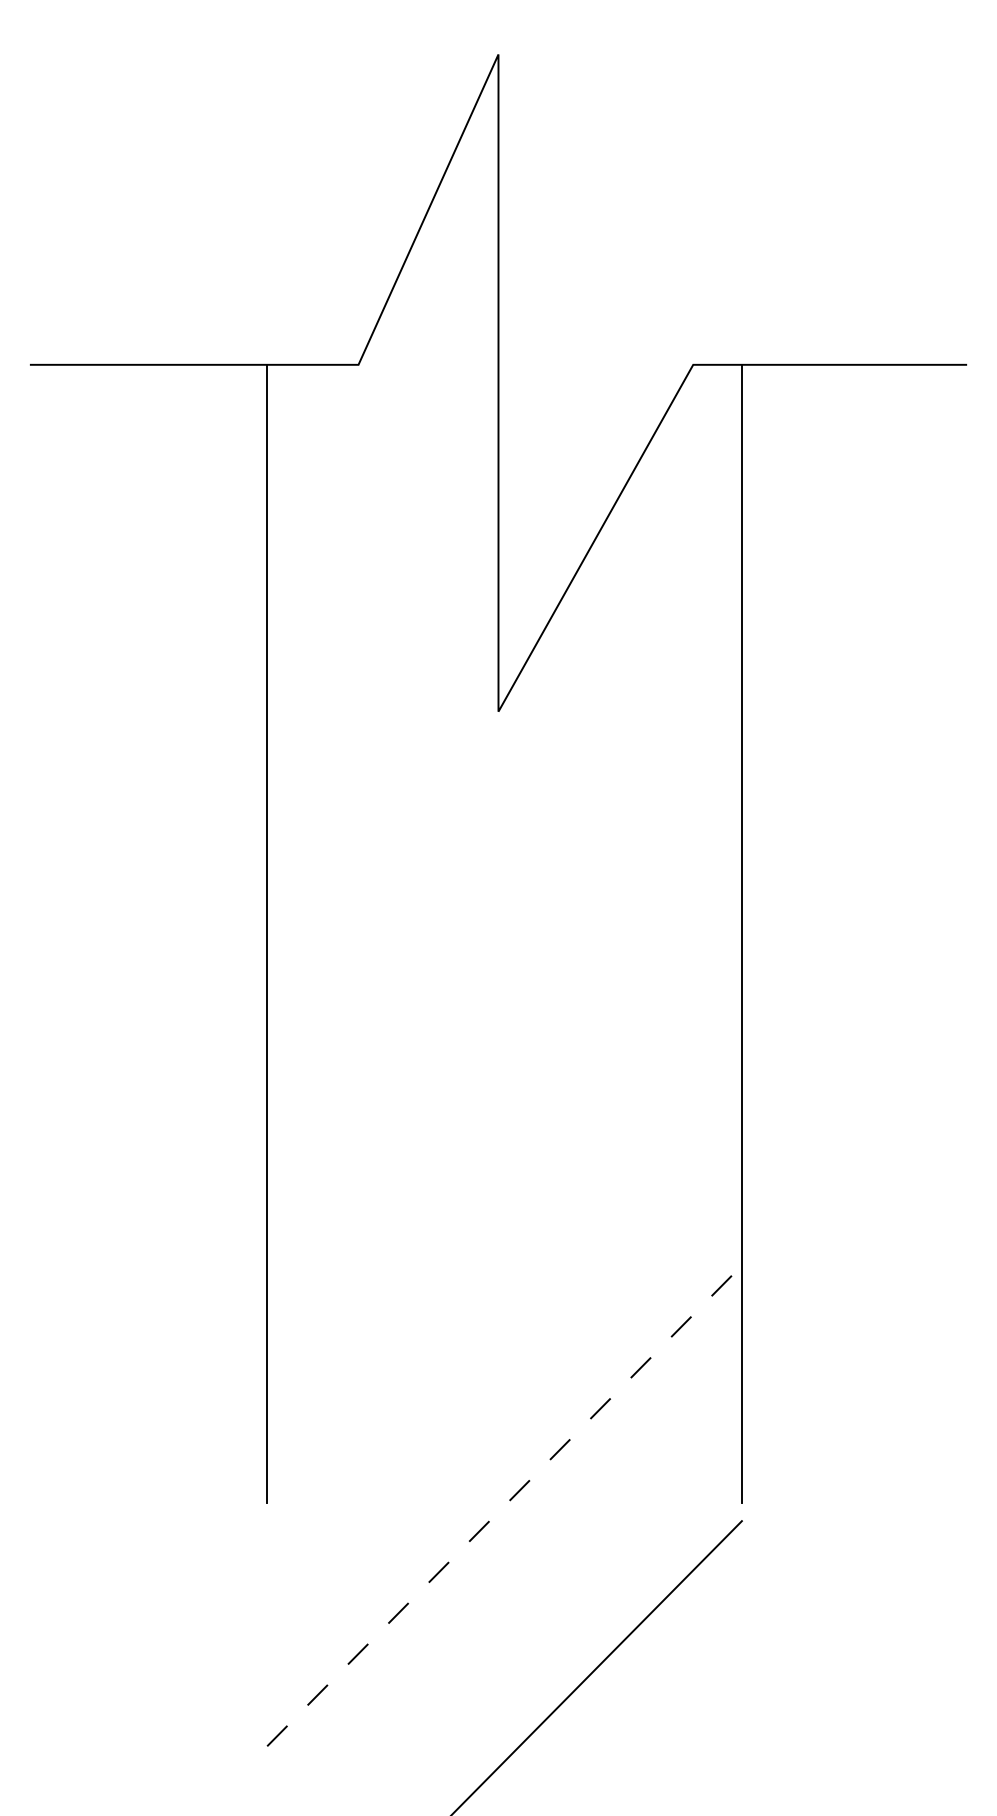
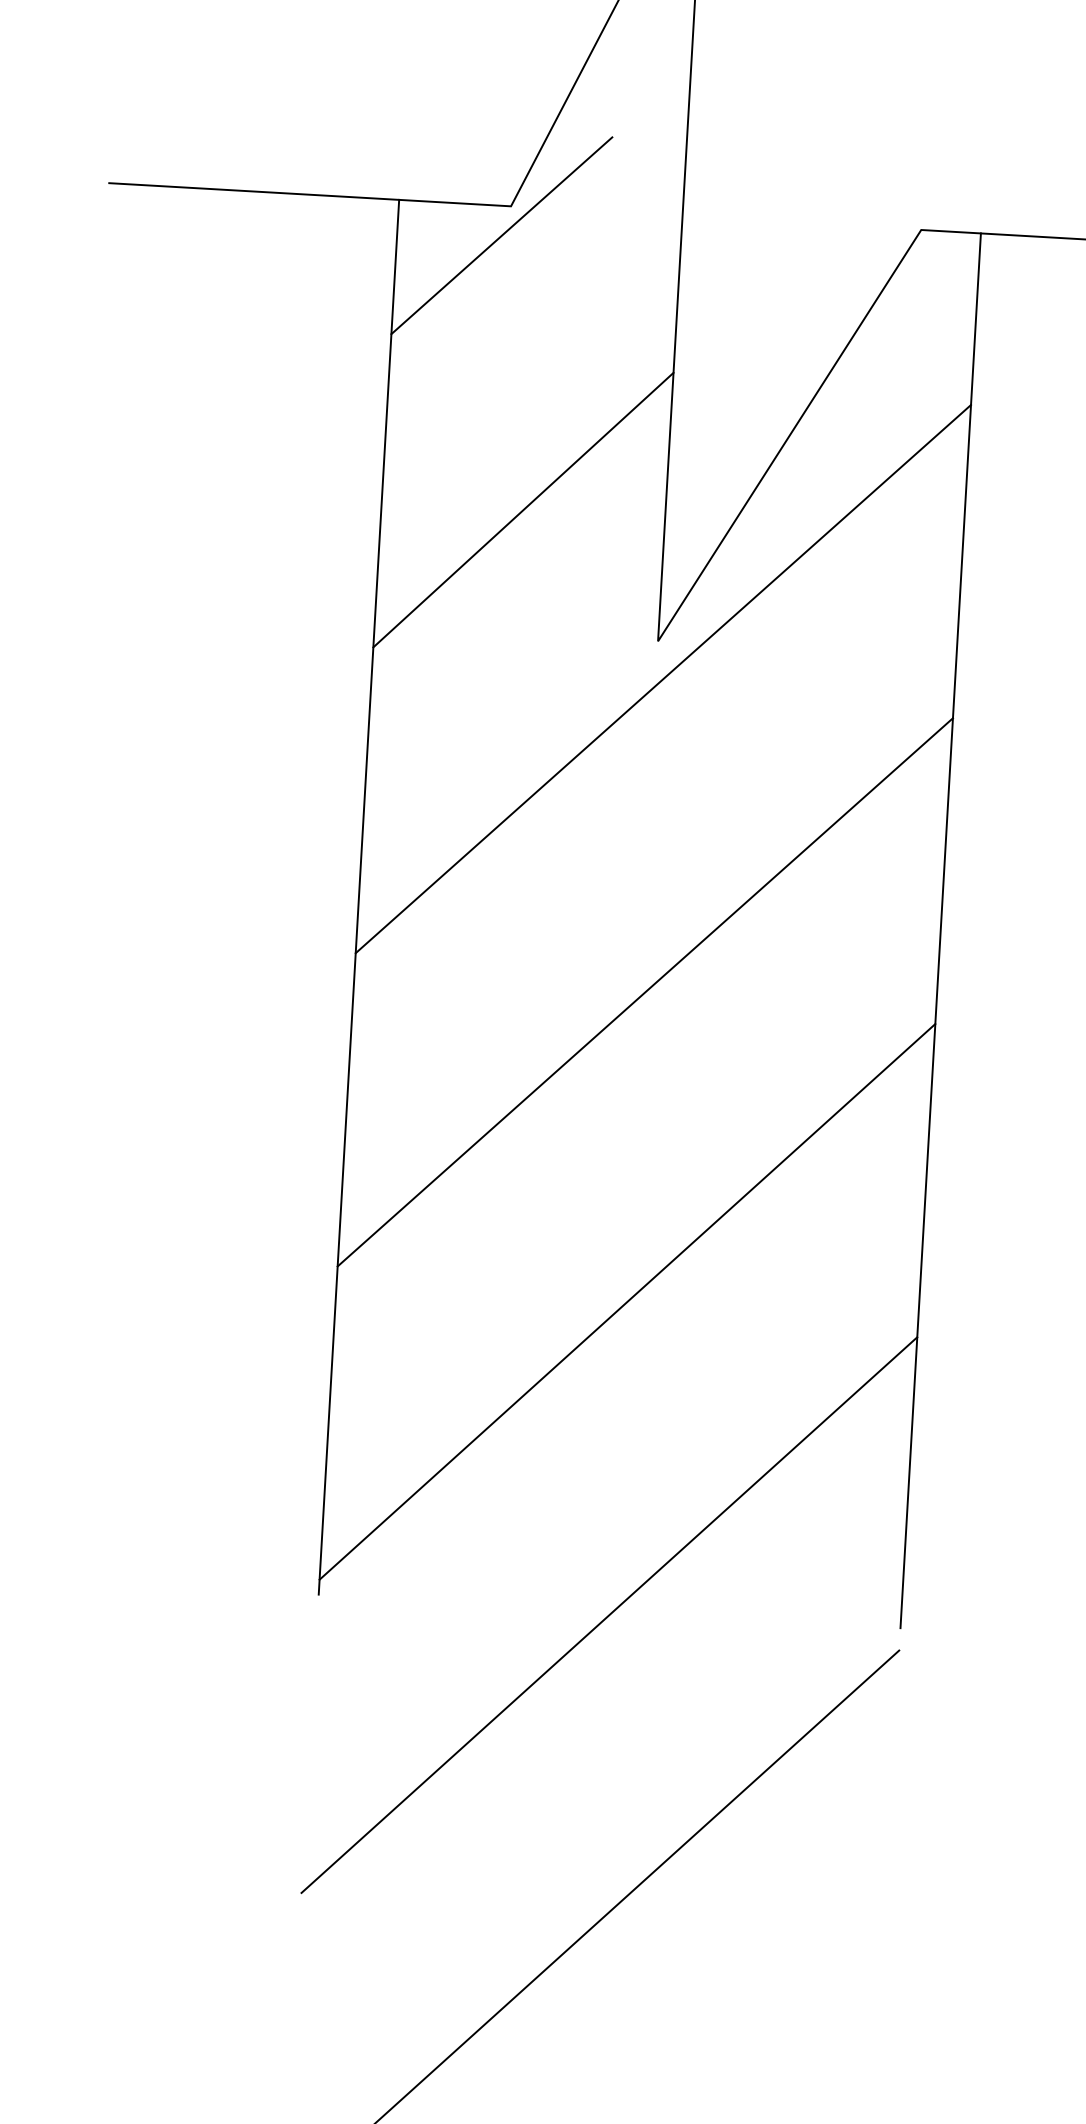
line: (352, 389) -> (501, 236), added
line: (382, 610) -> (523, 509), added
line: (504, 741) -> (663, 678), added
line: (504, 997) -> (645, 992), added
line: (504, 1249) -> (627, 1300), added
line: (504, 1505) -> (609, 1614), dashed -> solid

